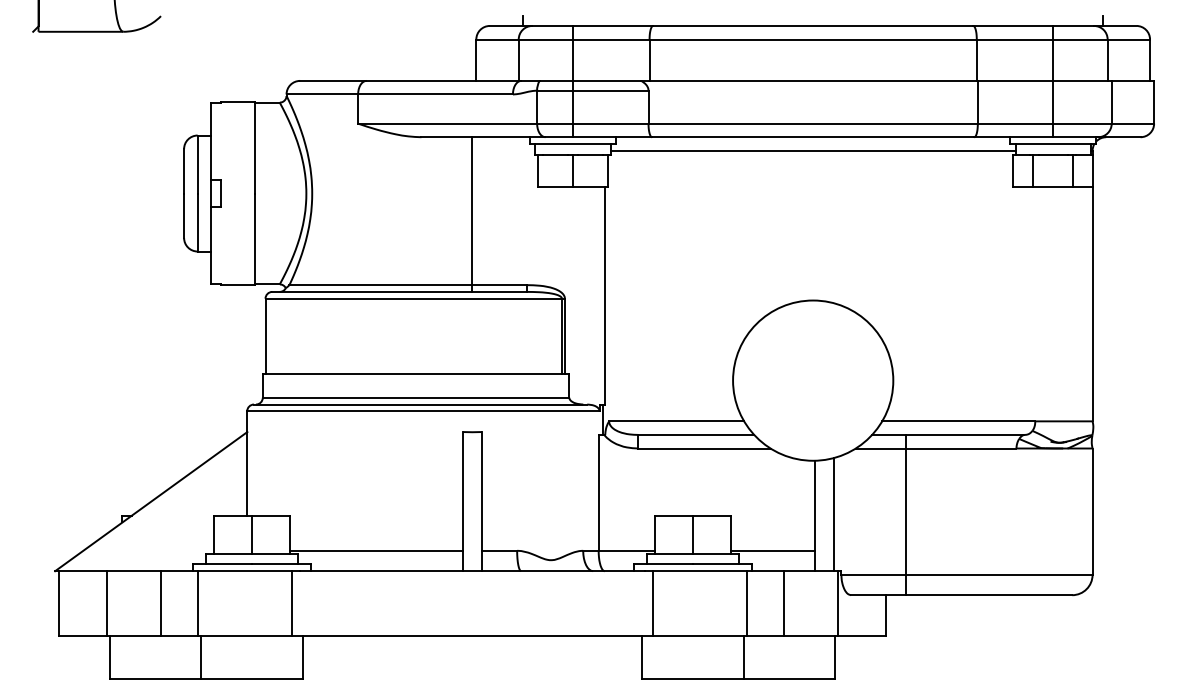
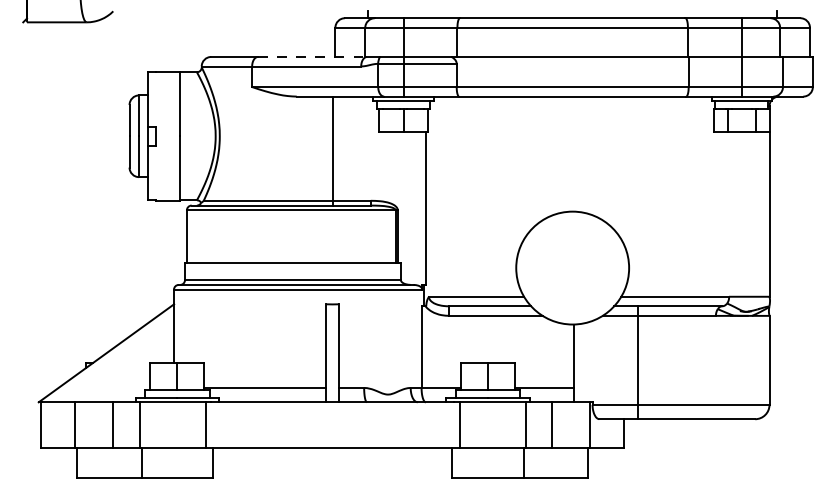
line: (443, 80) -> (312, 56), solid -> dashed
line: (812, 151) -> (572, 106), removed
line: (834, 514) -> (587, 362), removed

